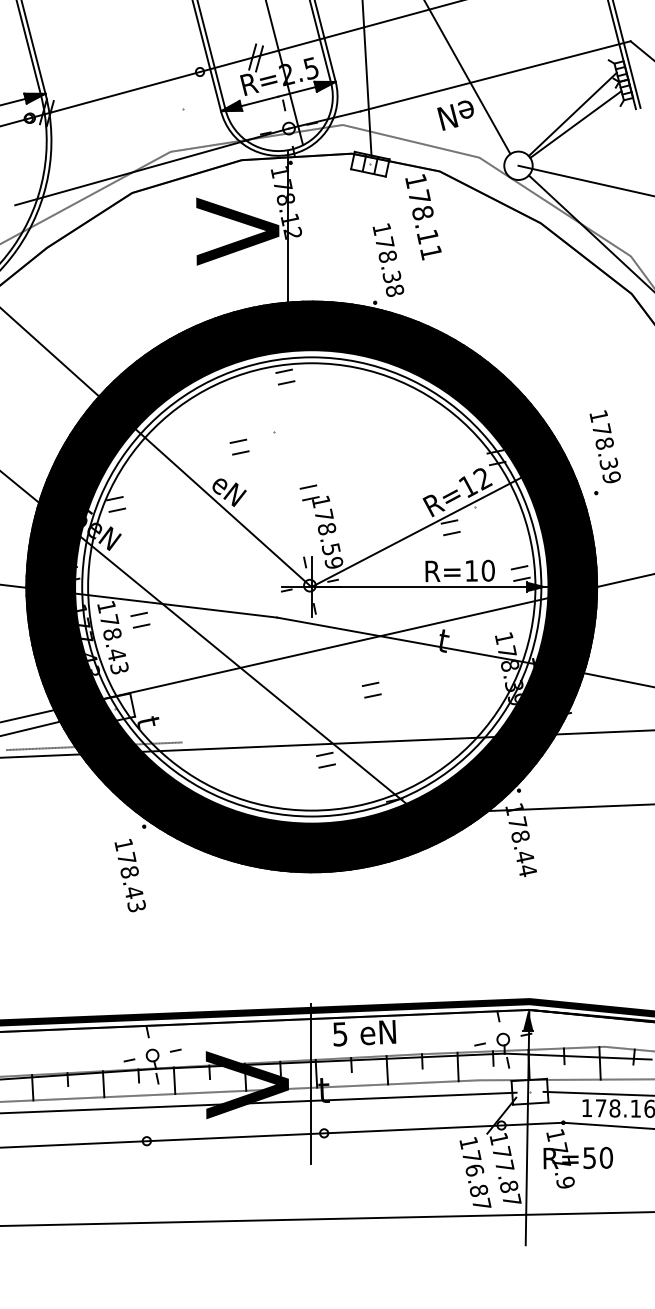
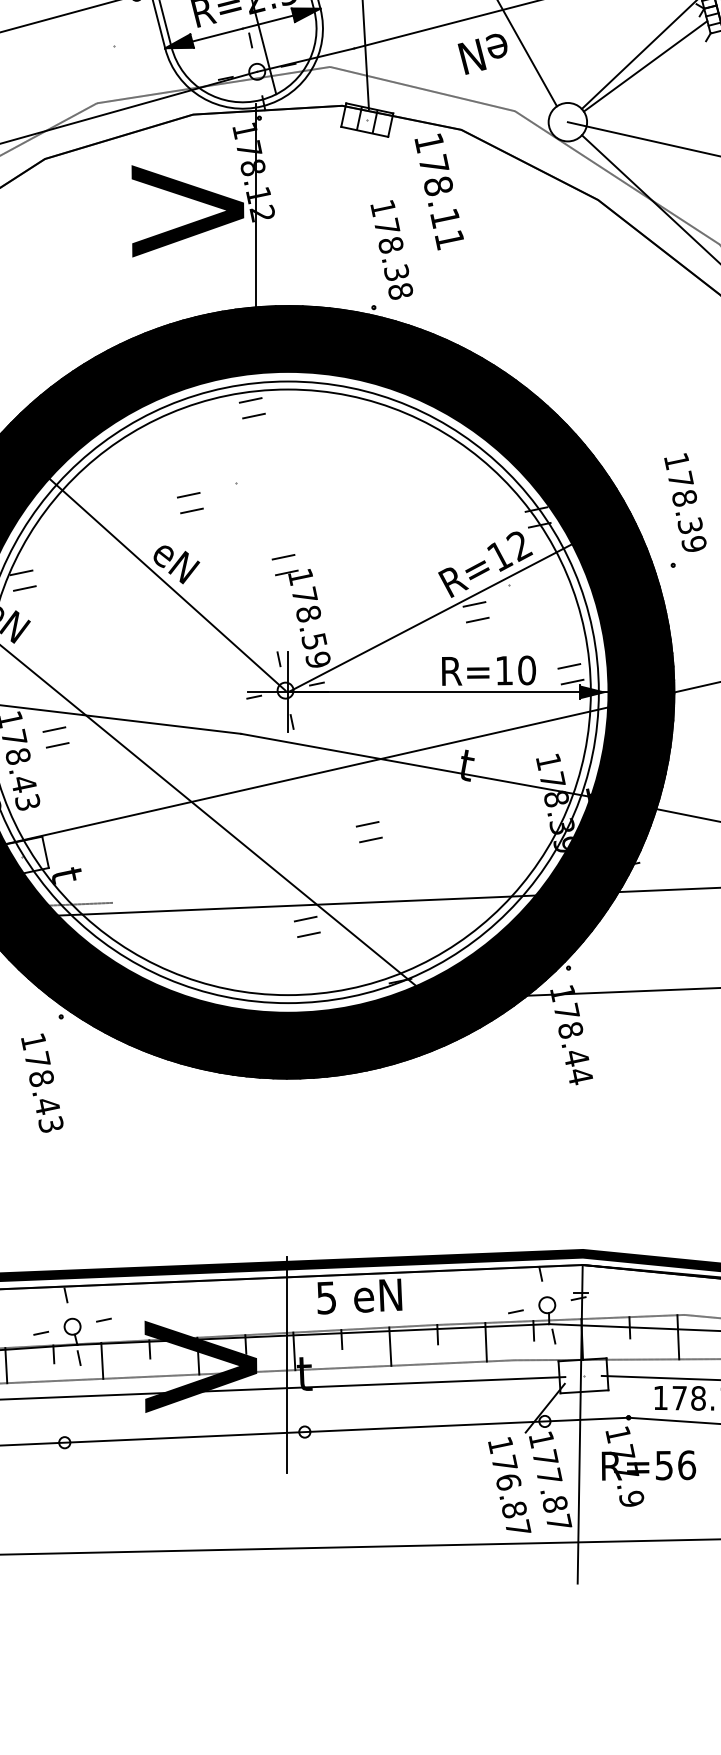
fill: (528, 1020) -> (581, 1279), removed
text: (606, 1157) -> (687, 1464), R=50 -> R=56

